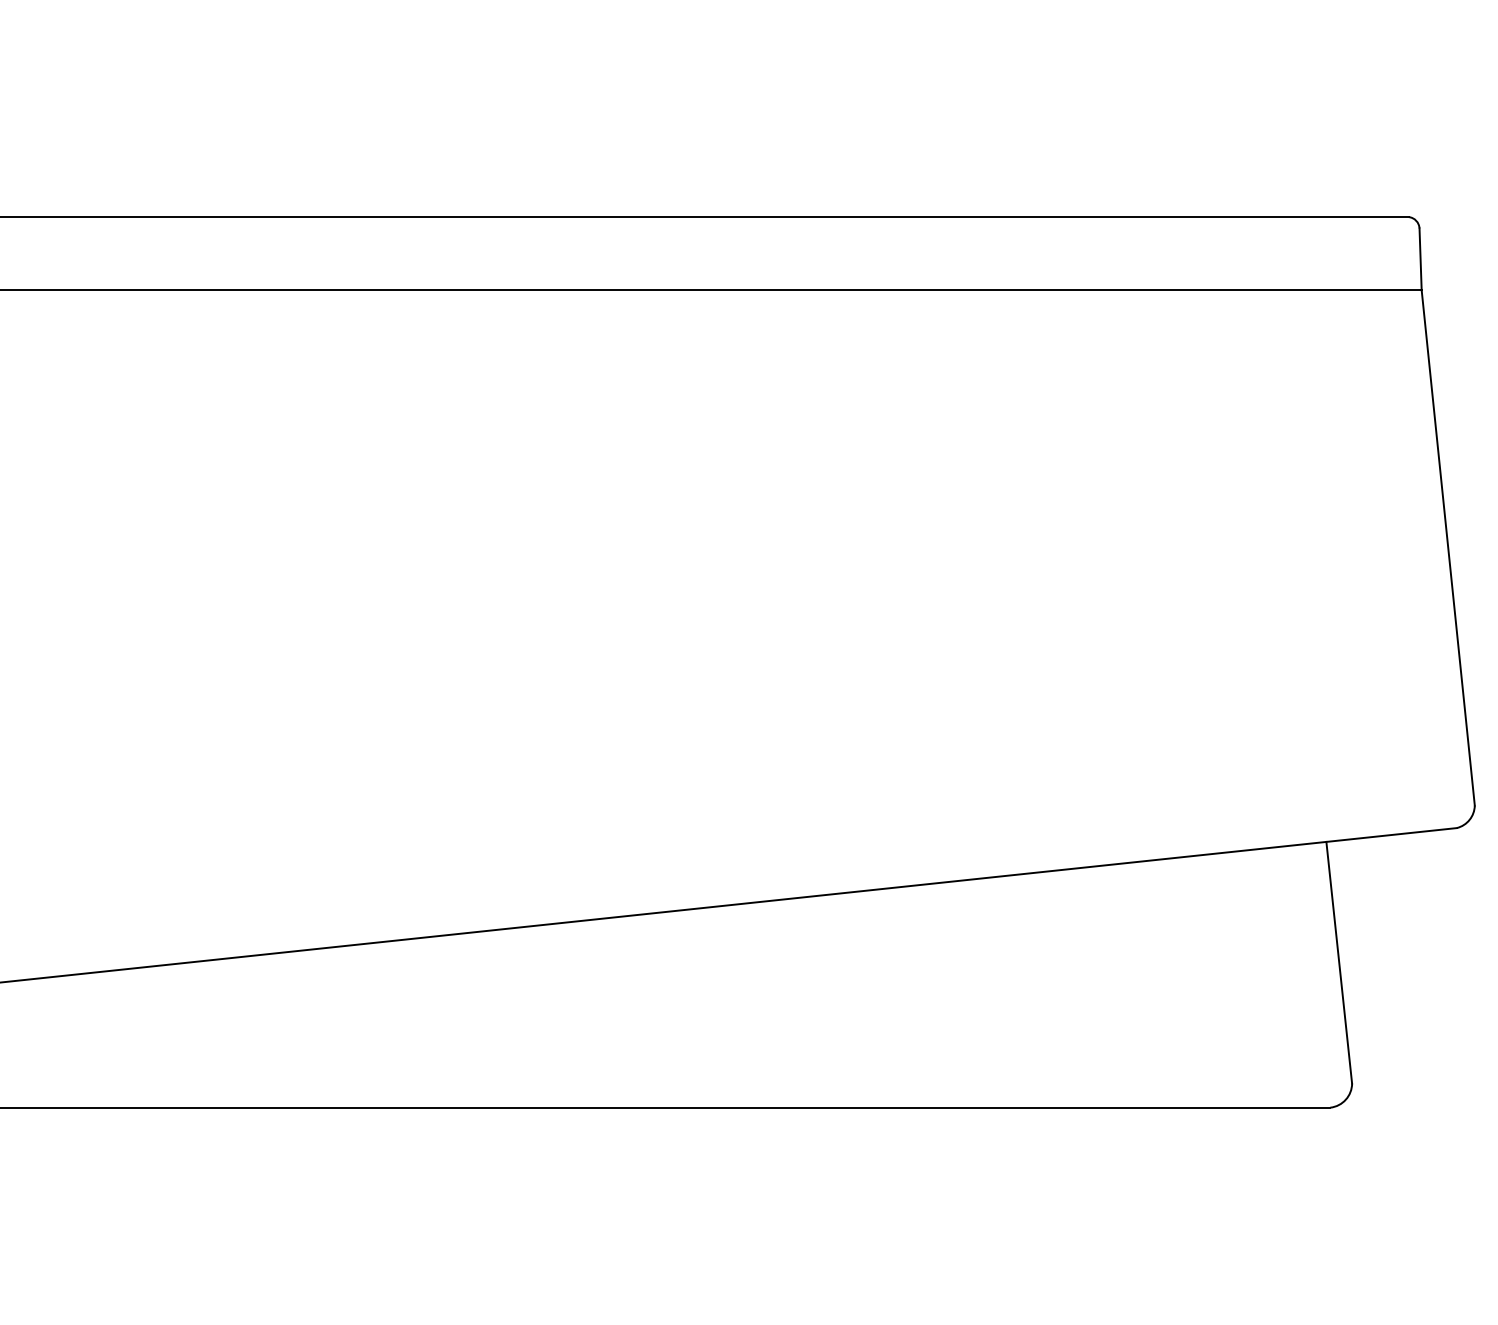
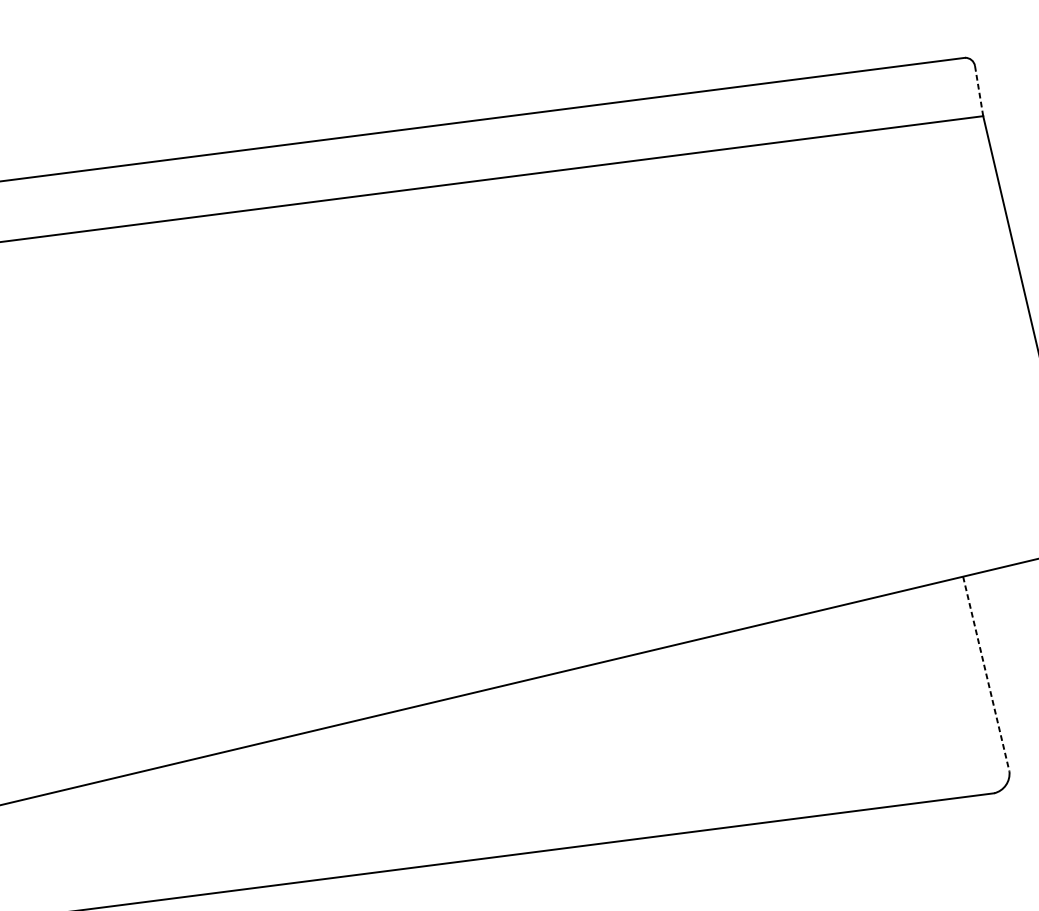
line: (1420, 259) -> (979, 91), solid -> dashed
line: (1339, 963) -> (986, 674), solid -> dashed

